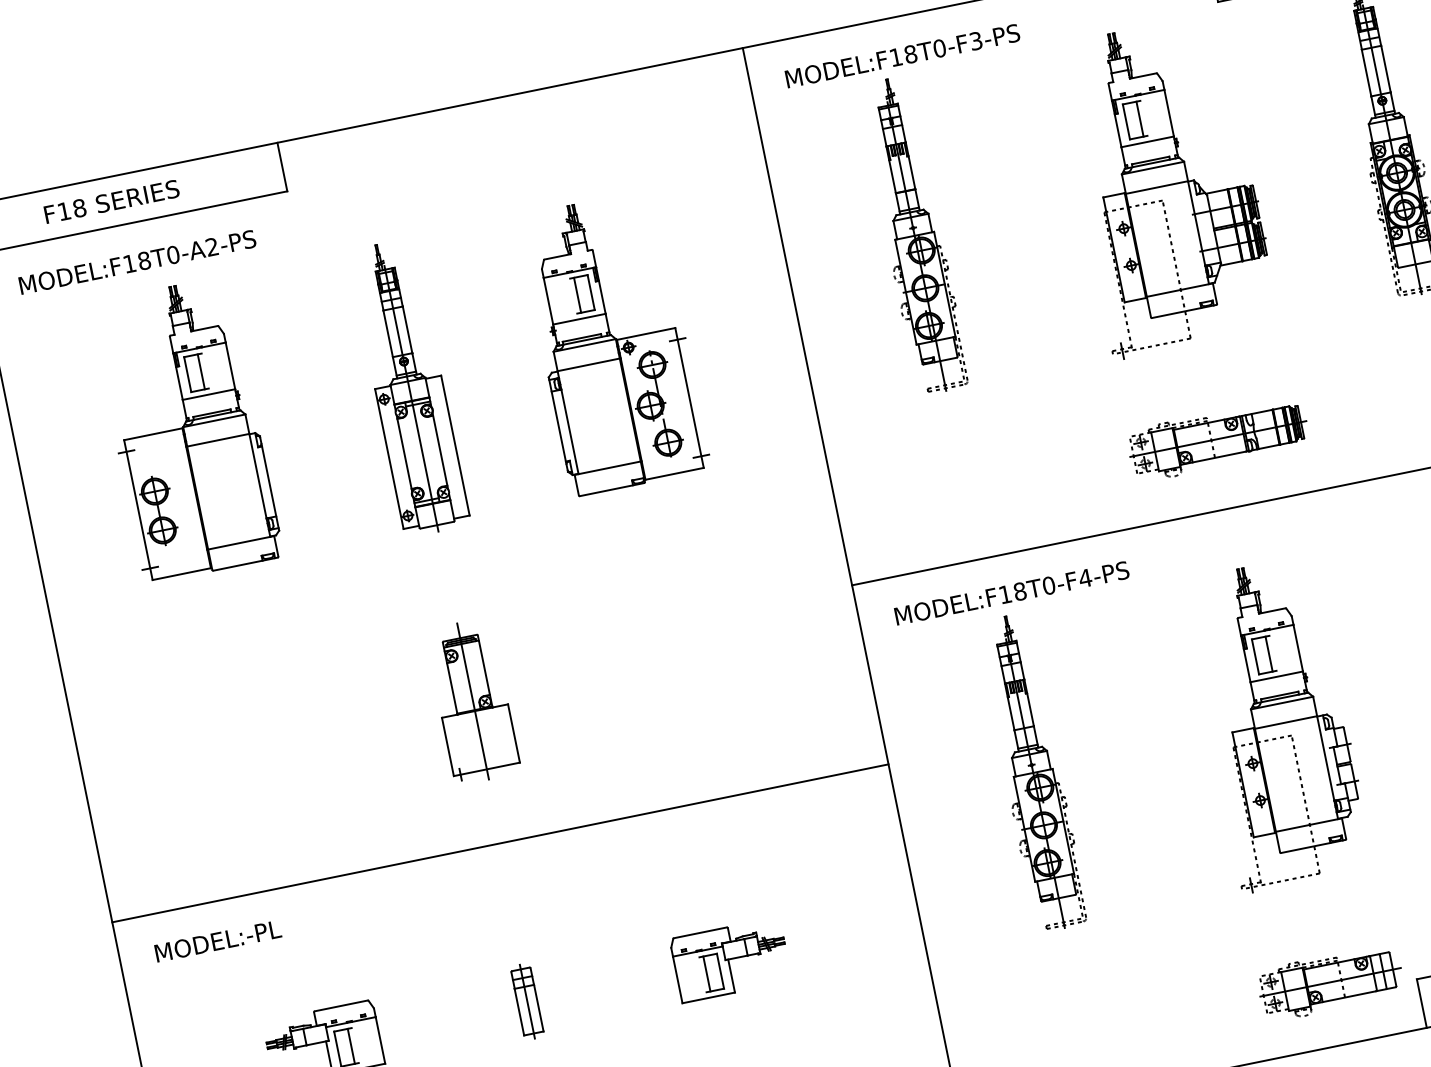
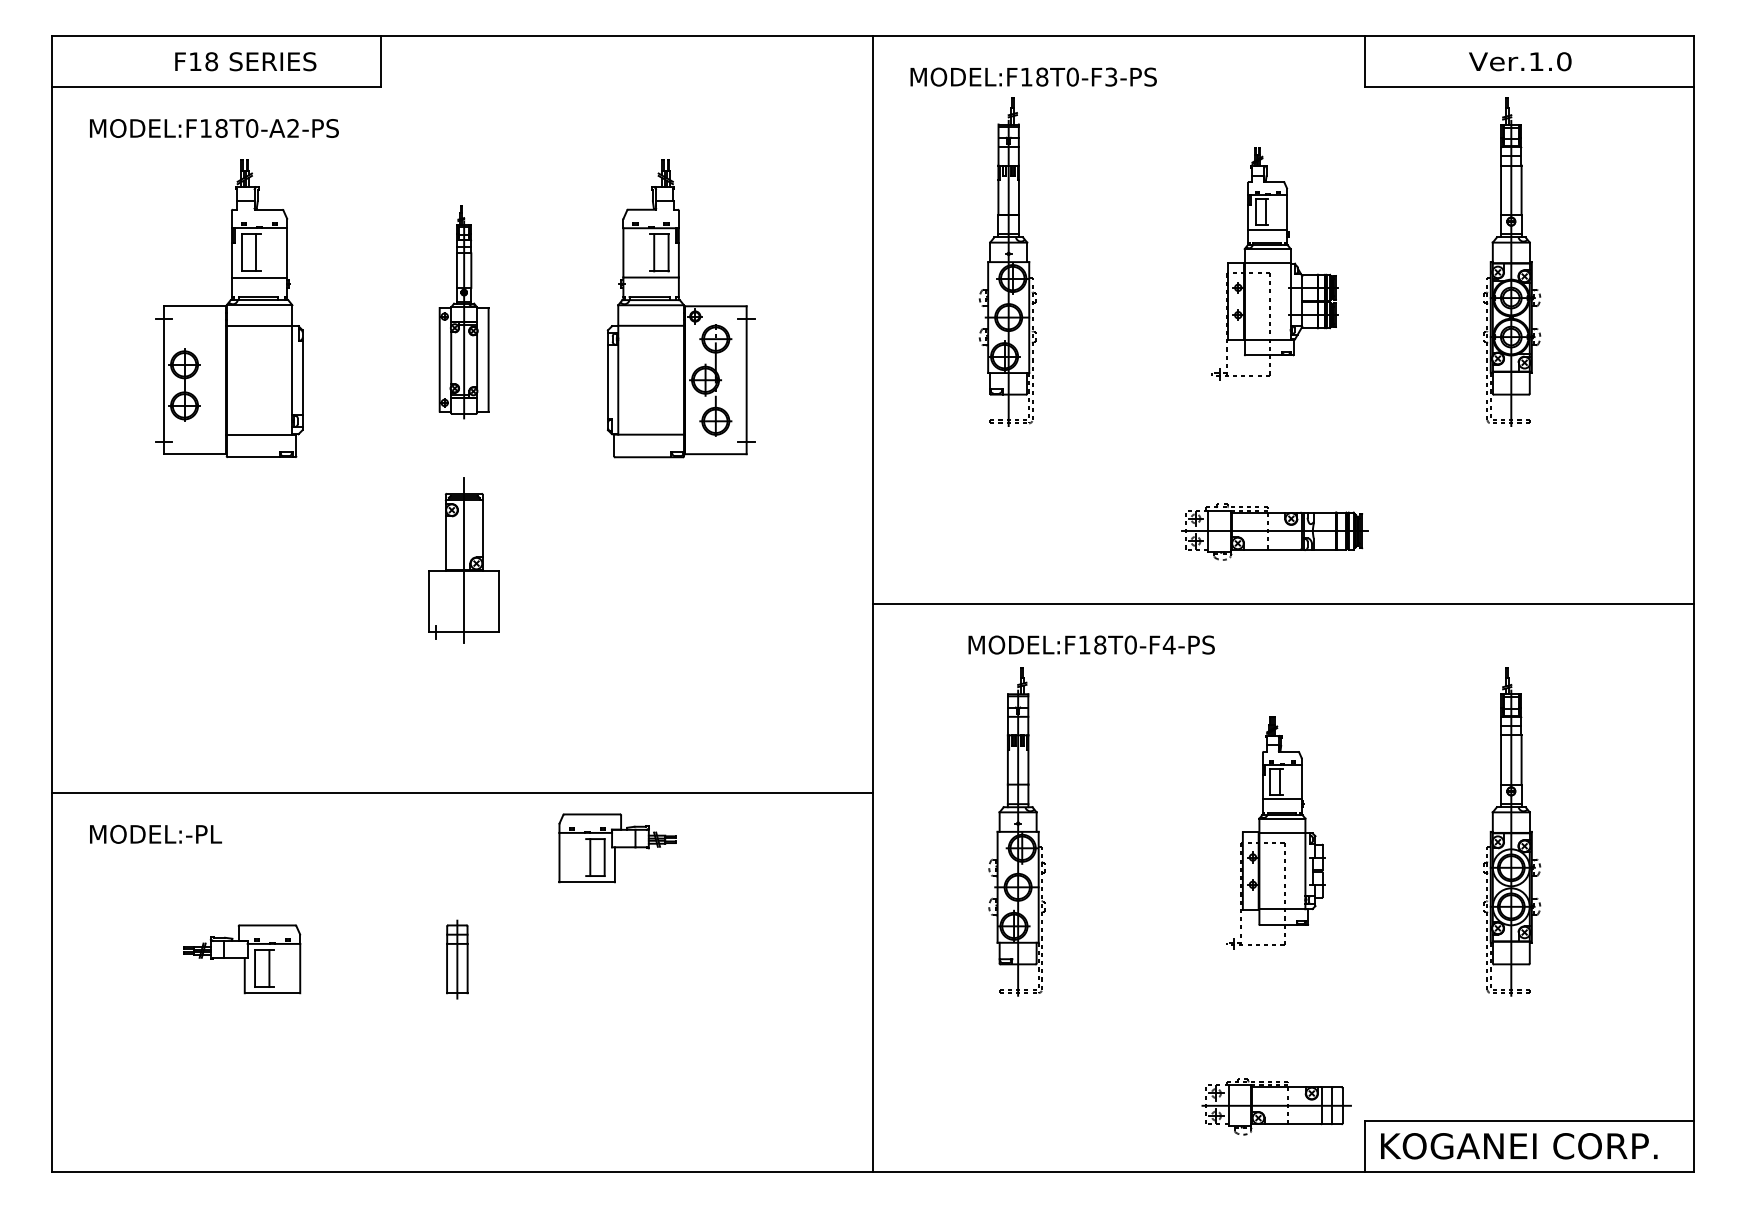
part: (1166, 185) -> (1274, 263), size x0.7
text: (111, 201) -> (245, 61), moved
part: (408, 387) -> (463, 311), size x0.7
text: (1011, 592) -> (1091, 644), moved
part: (472, 701) -> (463, 560), moved
part: (1277, 724) -> (1275, 833), size x0.7
part: (730, 960) -> (617, 848), moved

